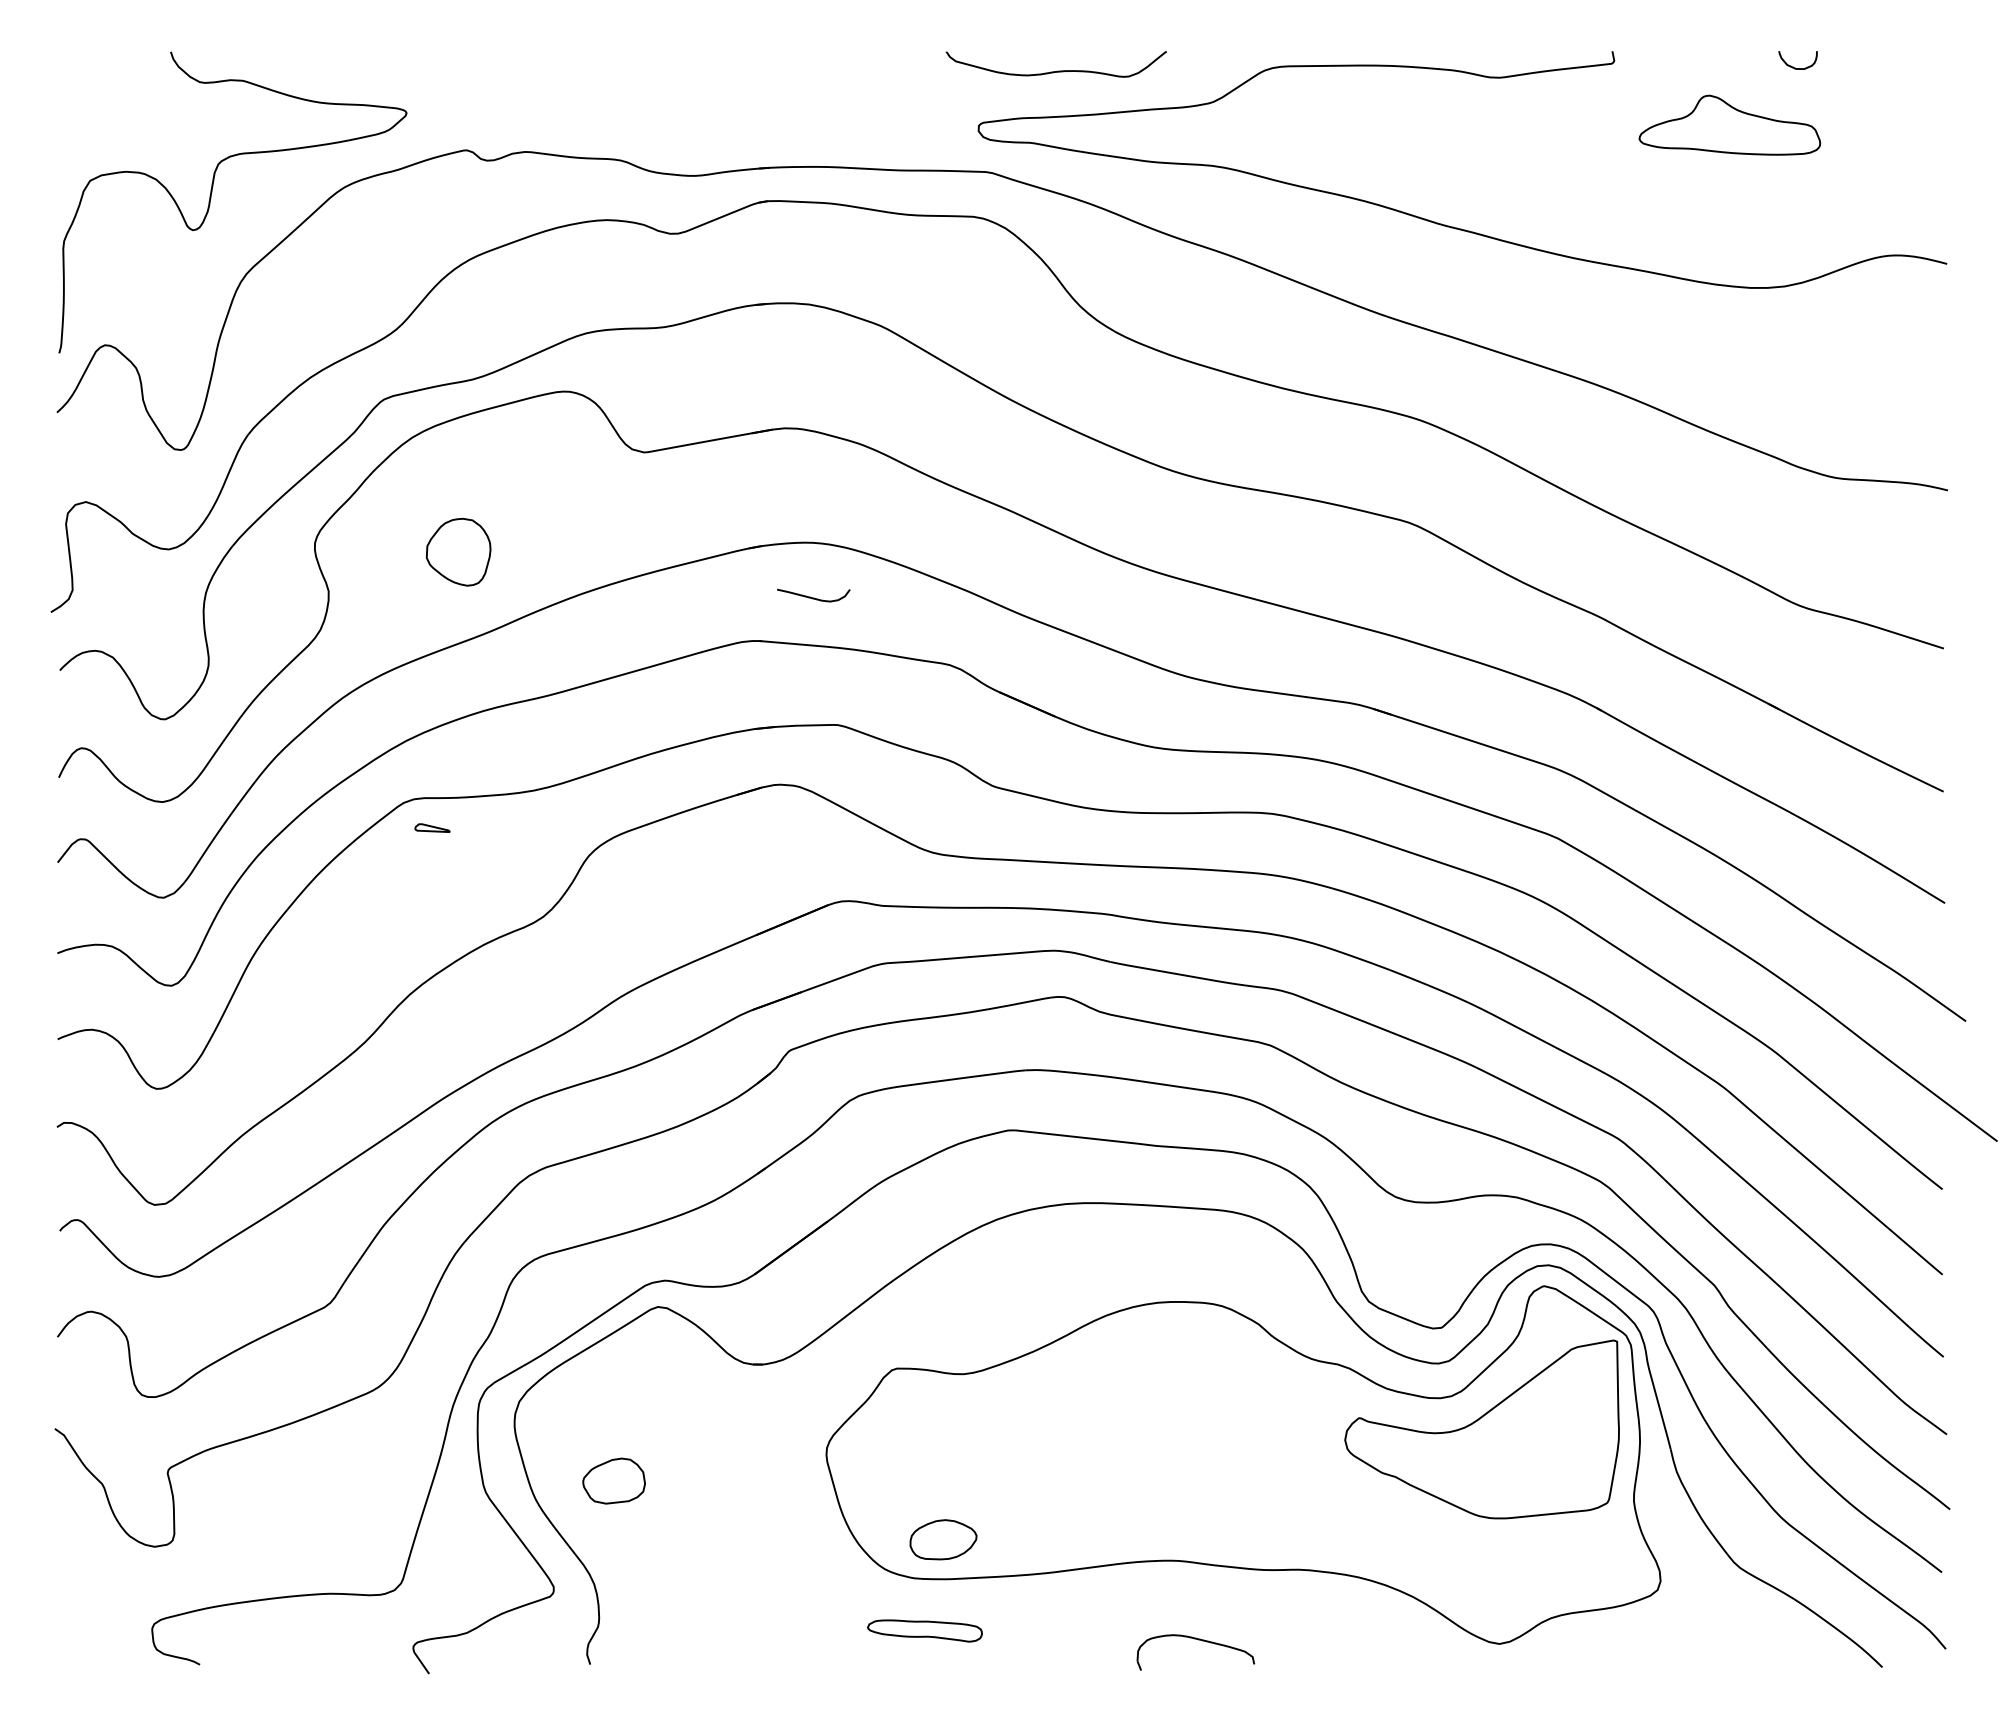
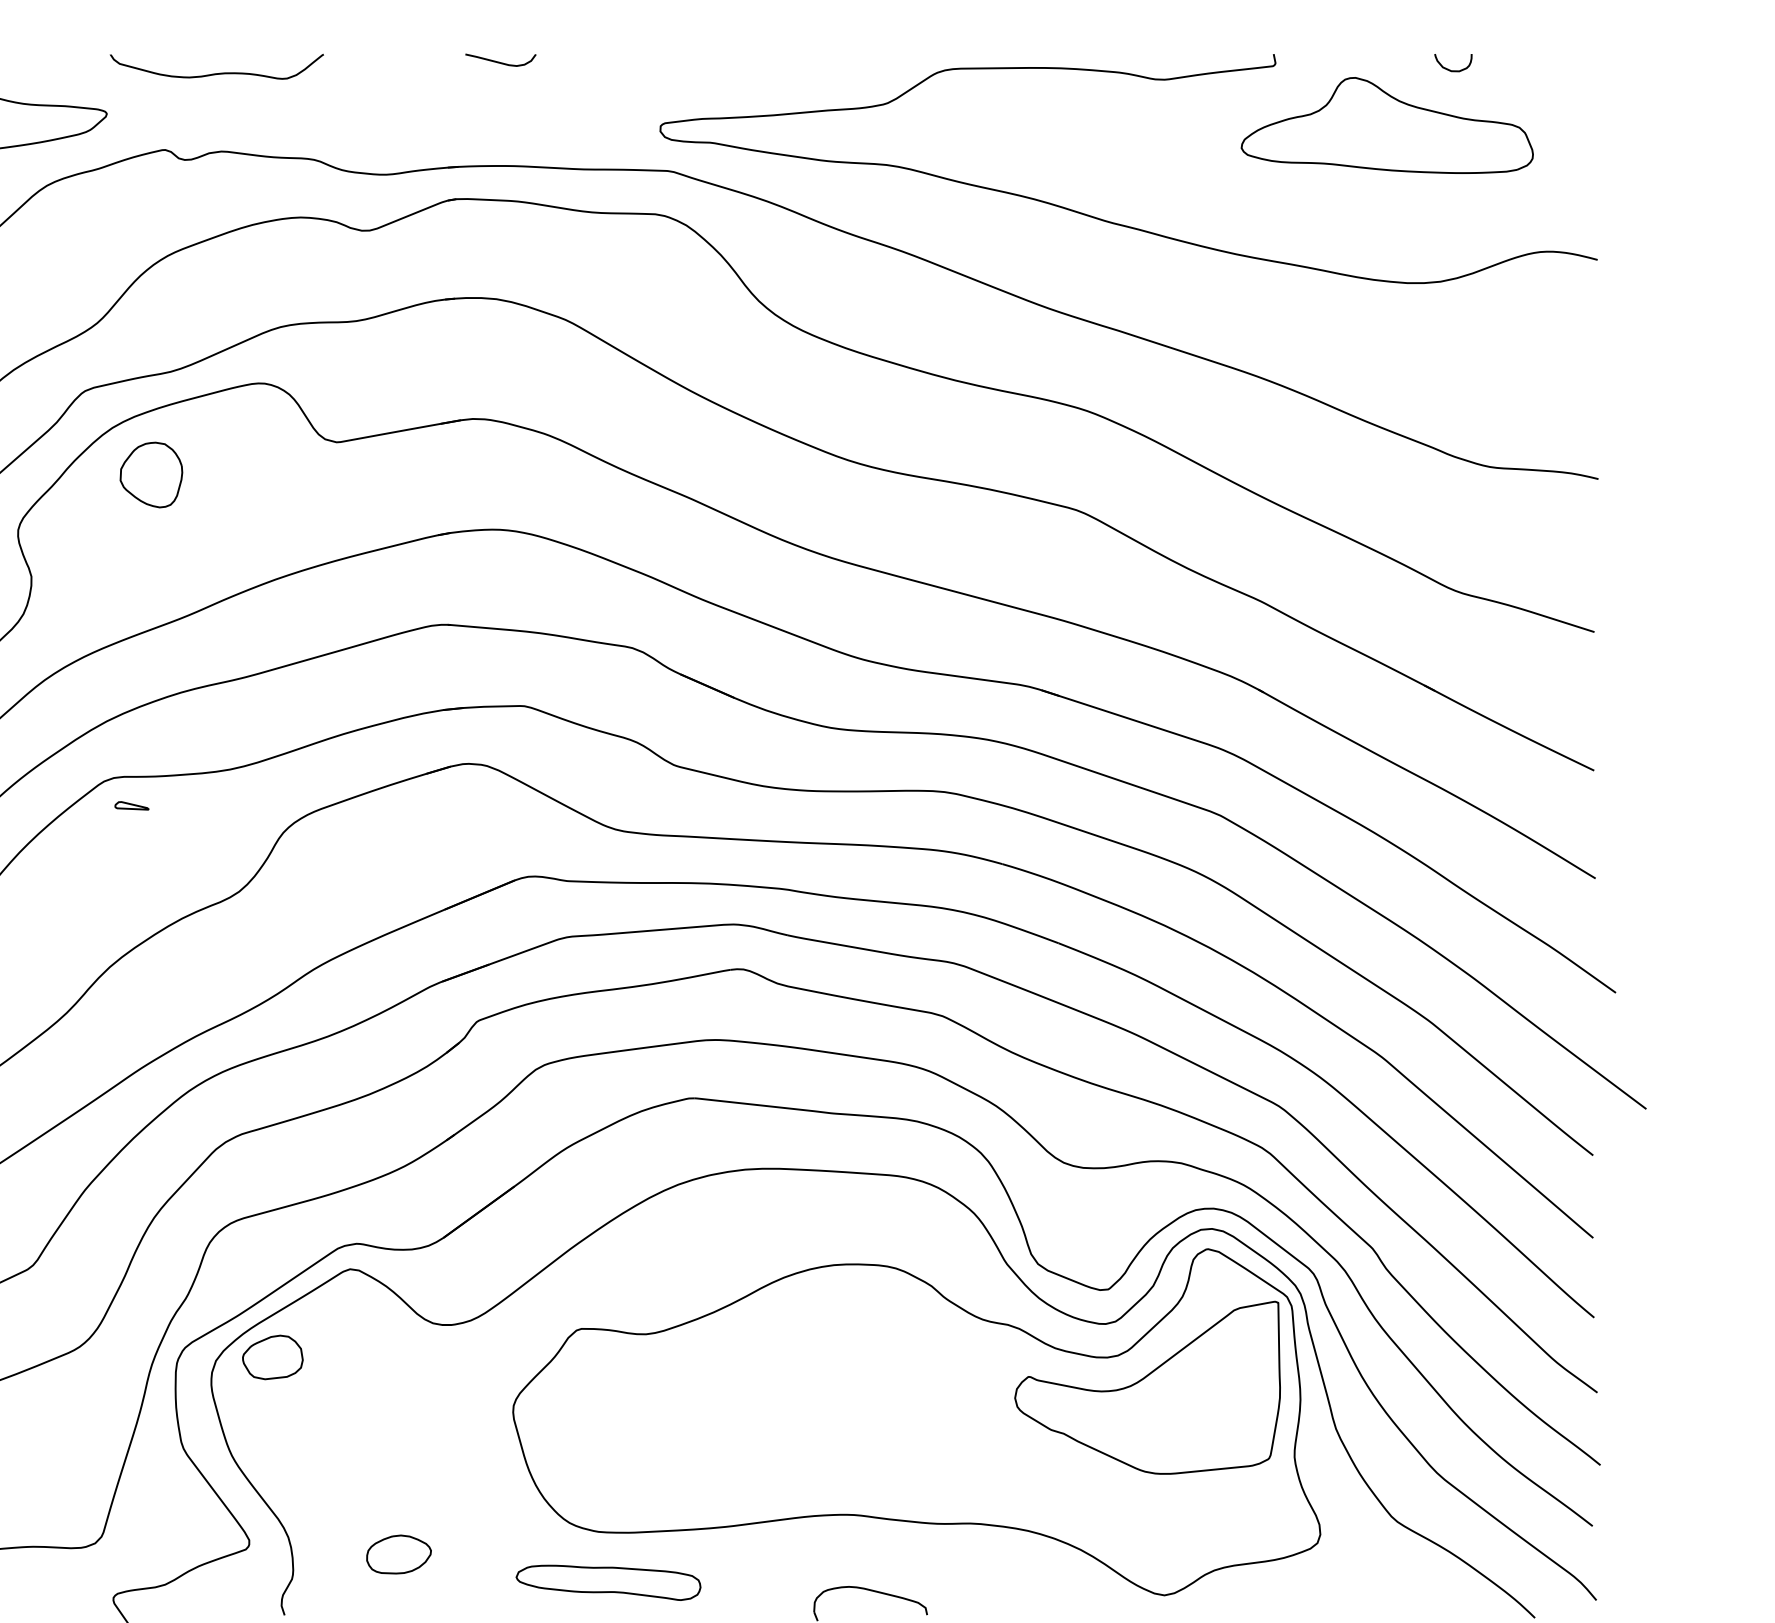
curve: (1057, 70) -> (218, 72), moved
part: (1729, 125) -> (1387, 125), size x1.67
part: (458, 551) -> (151, 474), moved
curve: (813, 597) -> (500, 62), moved
part: (613, 1480) -> (272, 1356), moved
part: (943, 1539) -> (399, 1554), moved
part: (924, 1630) -> (608, 1582), size x1.67

